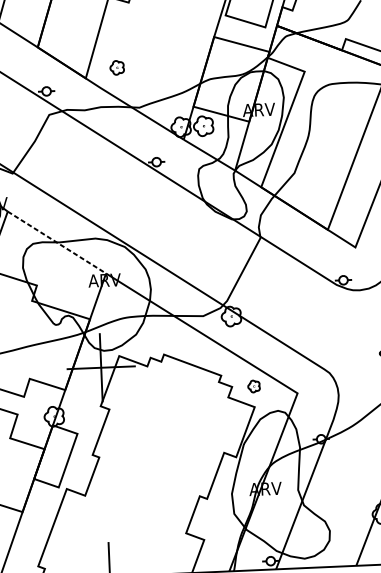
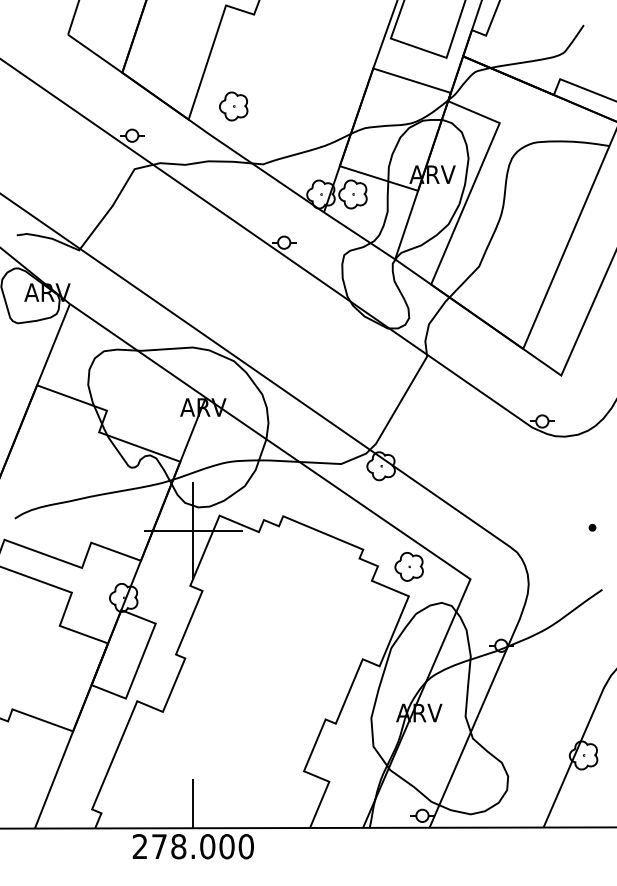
part: (116, 67) -> (233, 106), size x1.43
line: (56, 242) -> (137, 350), dashed -> solid
part: (253, 386) -> (408, 566), size x1.67

